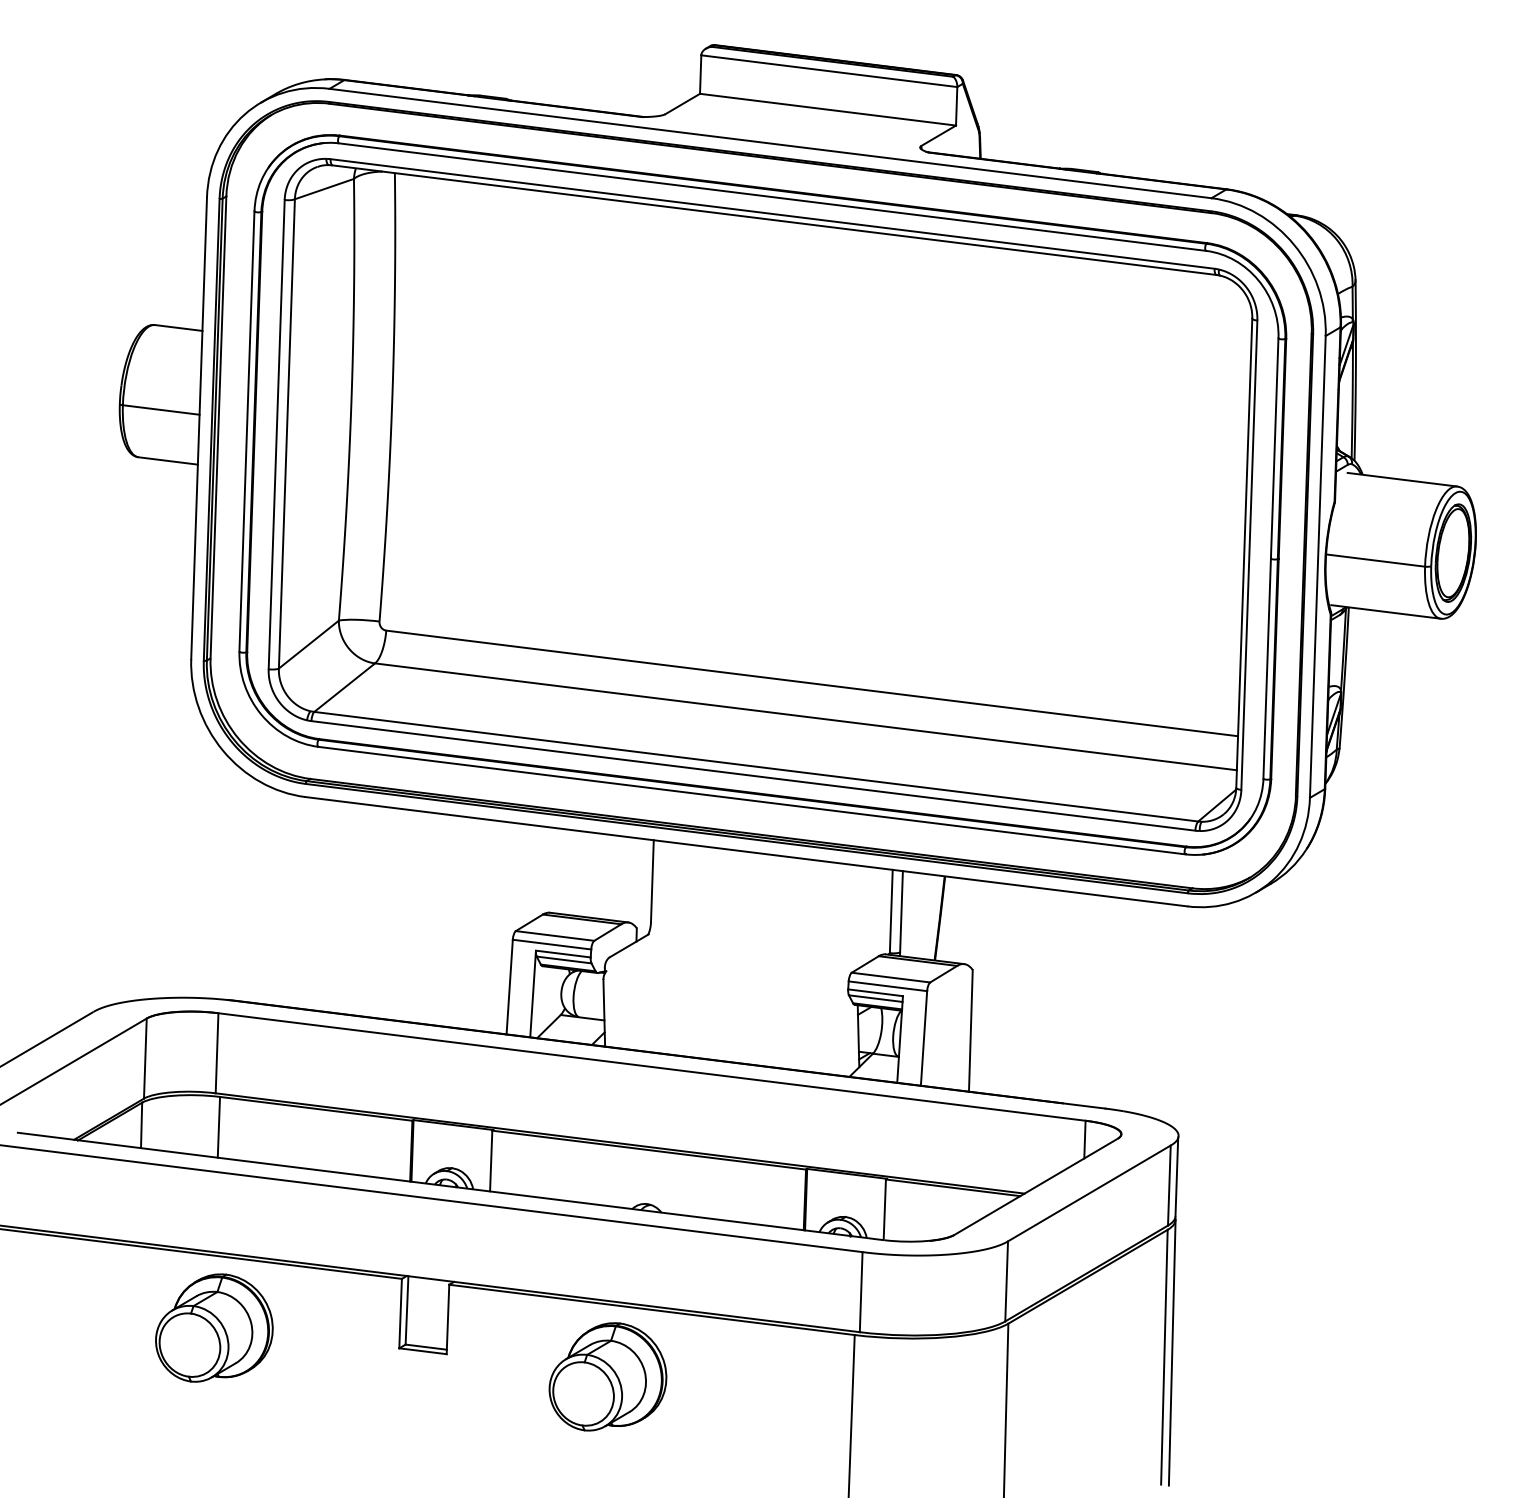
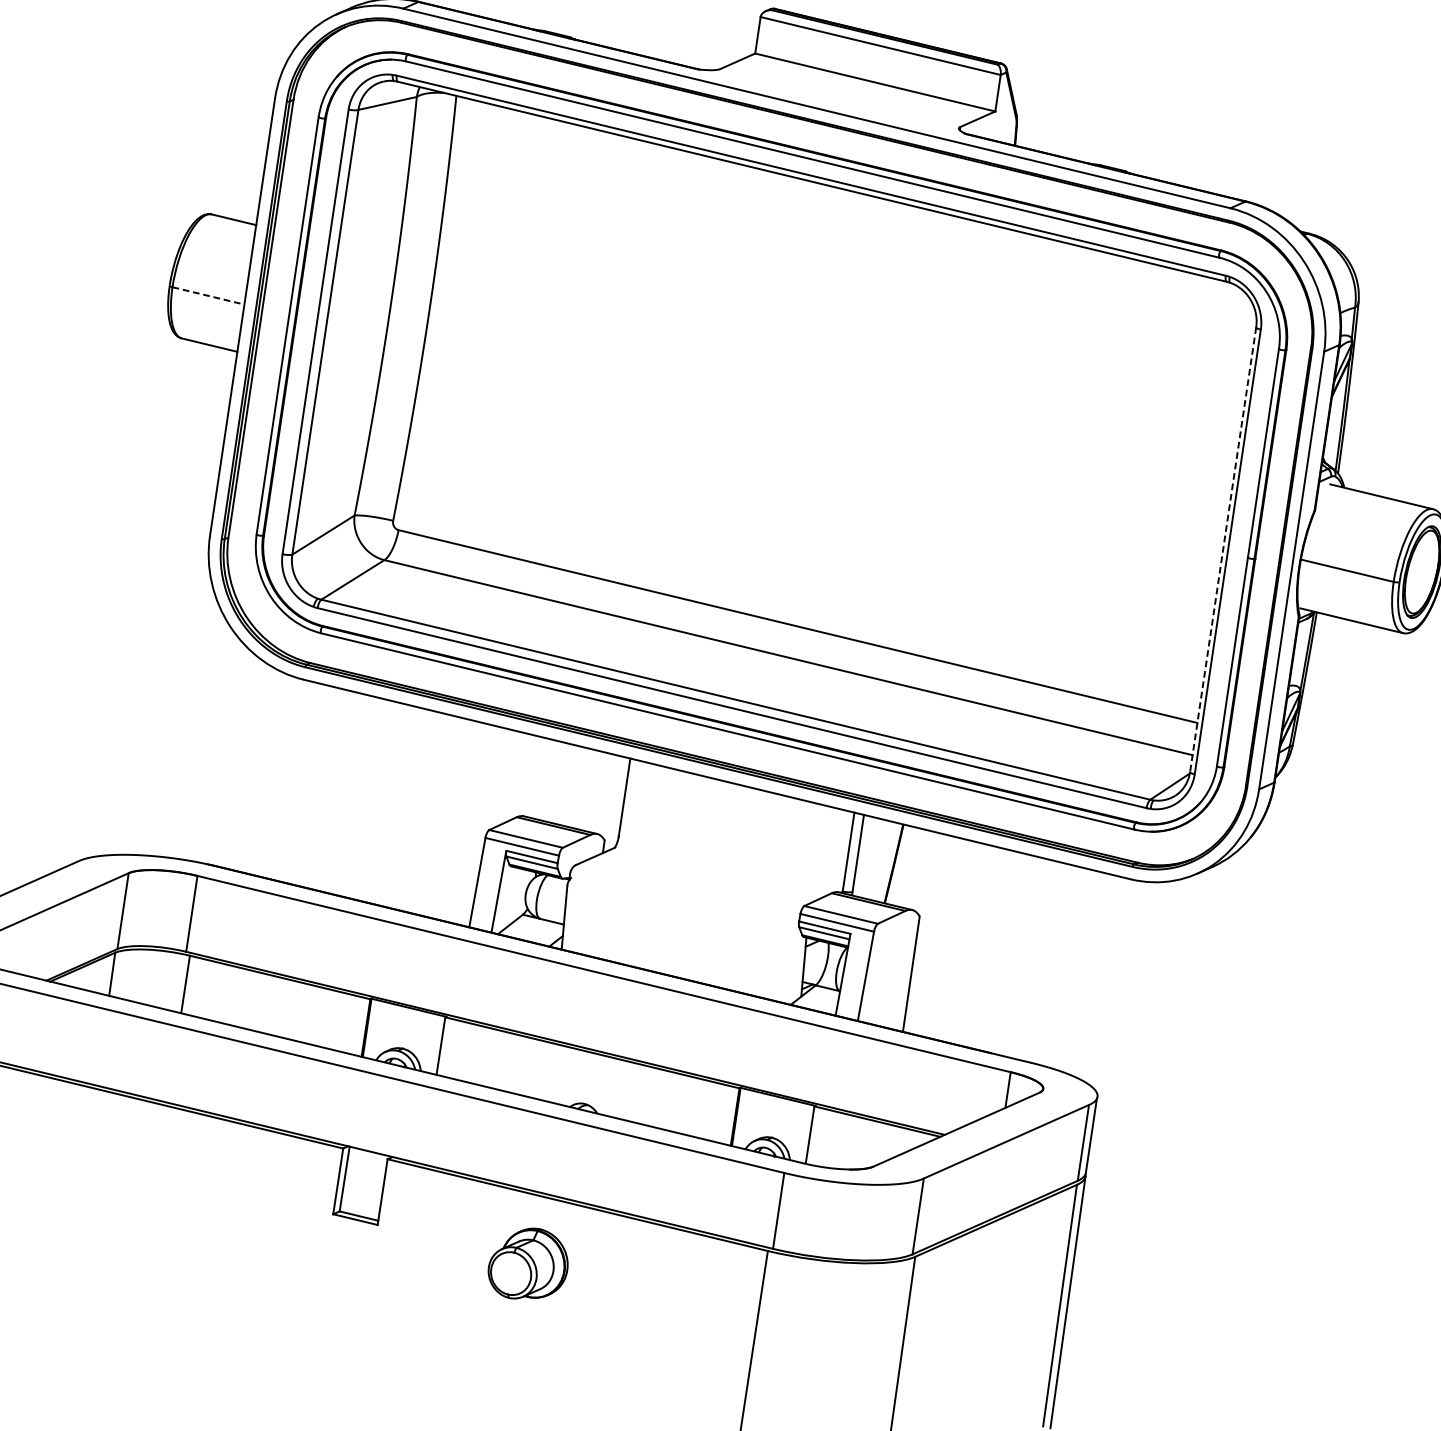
line: (161, 409) -> (208, 295), solid -> dashed
line: (1244, 553) -> (1223, 549), solid -> dashed
part: (214, 1327) -> (159, 1174), removed
part: (607, 1376) -> (528, 1263), size x0.7

